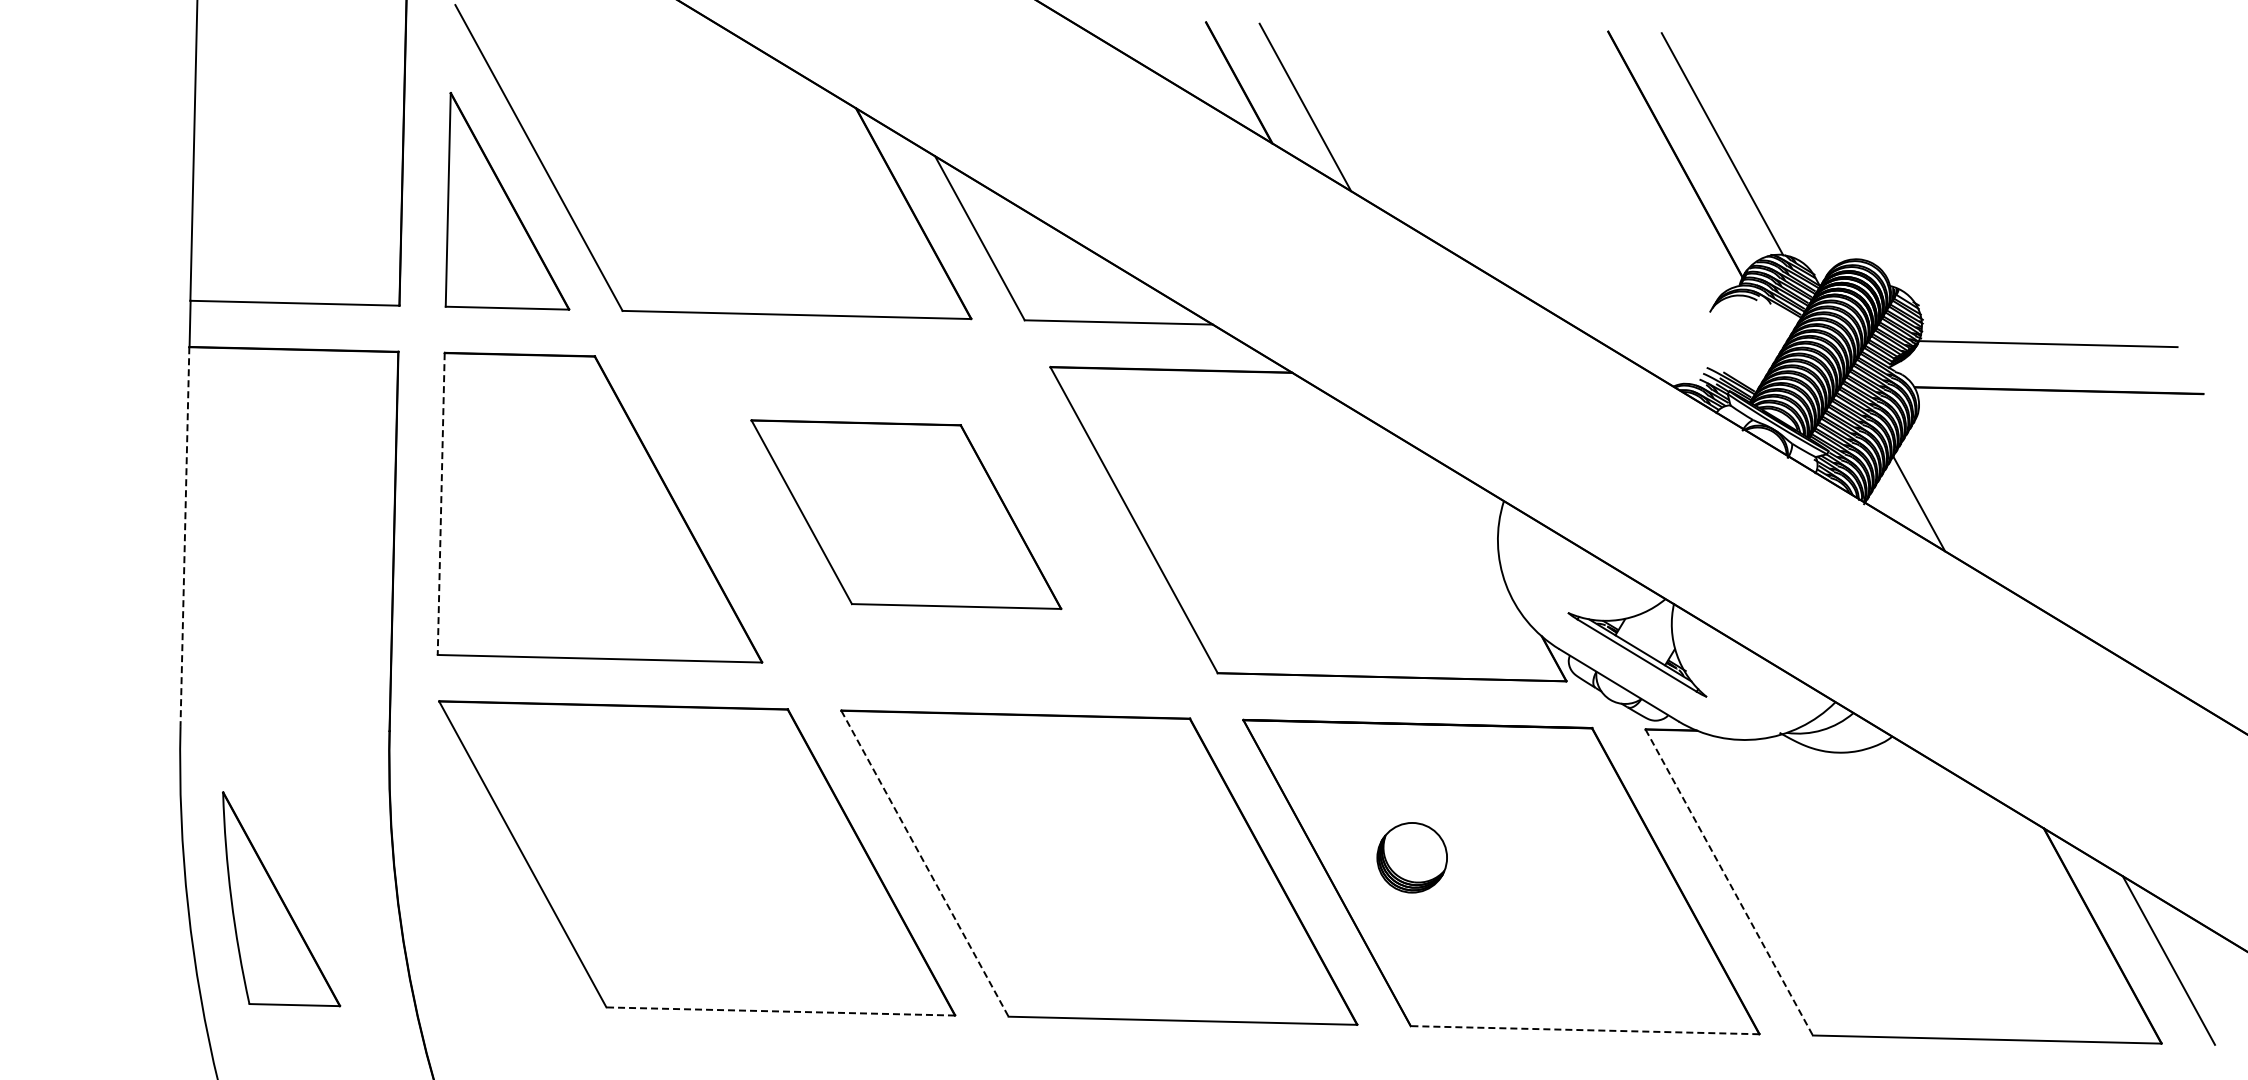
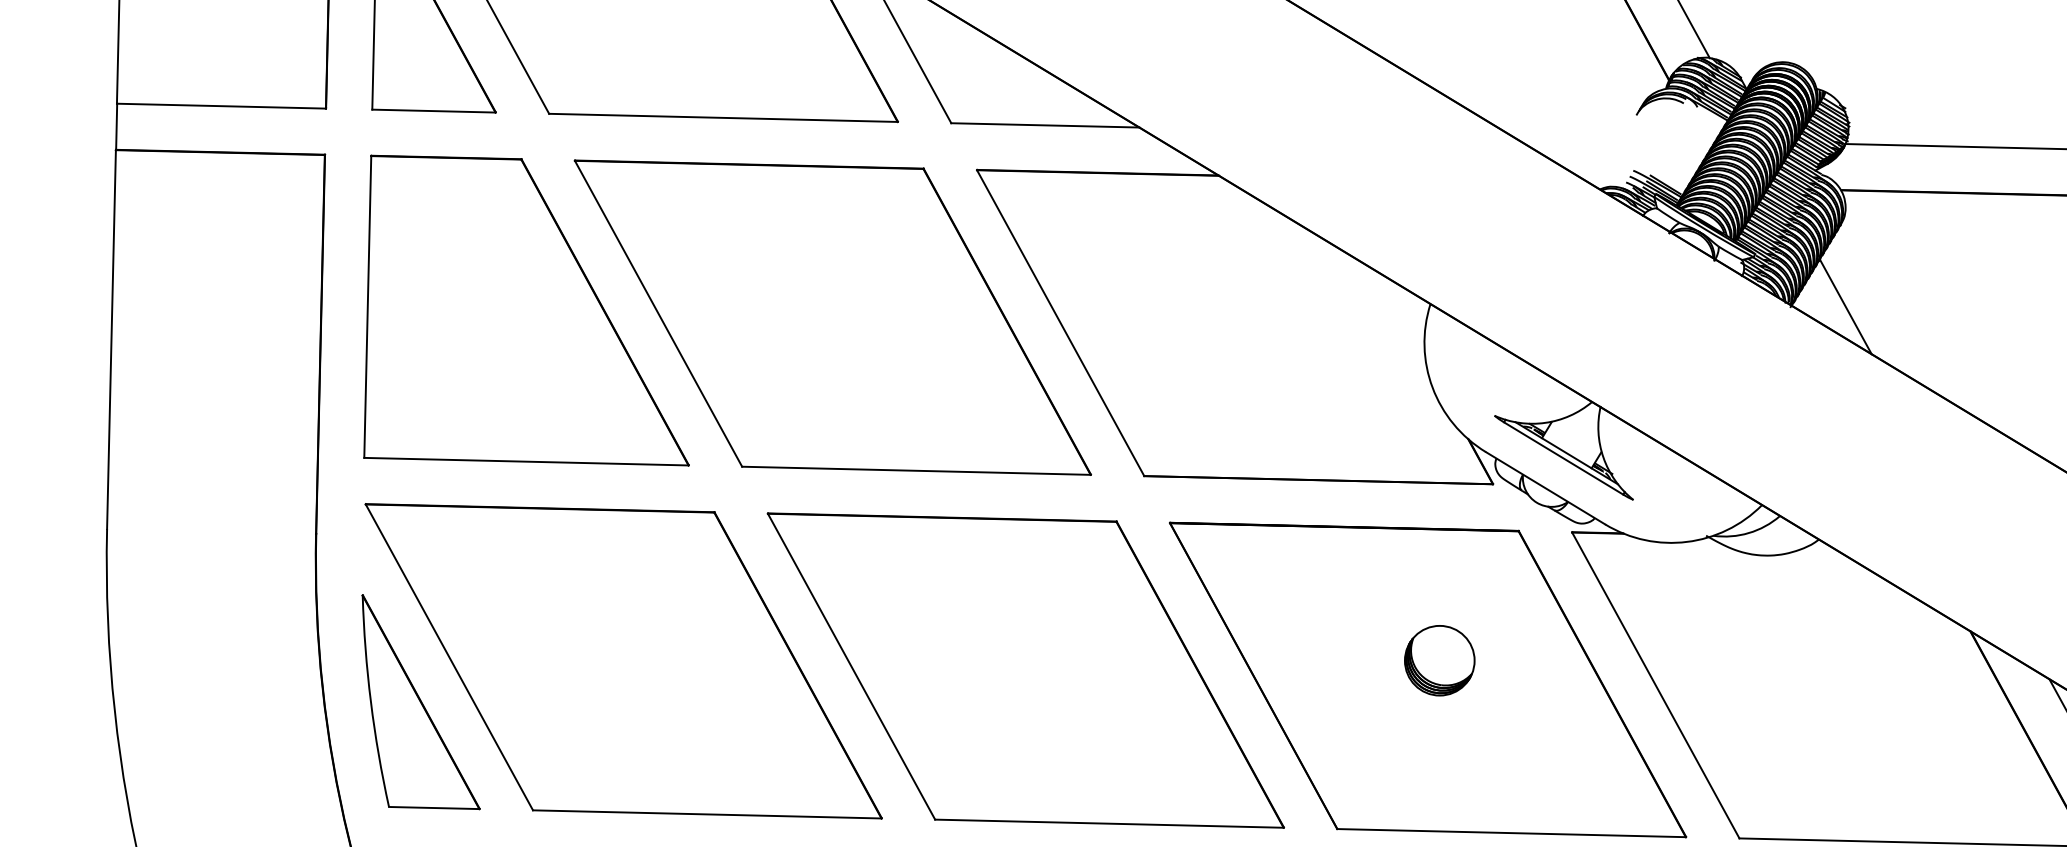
line: (441, 504) -> (368, 307), dashed -> solid
part: (906, 514) -> (833, 317), size x1.67
line: (184, 536) -> (111, 339), dashed -> solid
part: (1411, 857) -> (1439, 660), moved
line: (925, 864) -> (852, 667), dashed -> solid
line: (1729, 883) -> (1656, 686), dashed -> solid
part: (281, 899) -> (421, 702), moved
line: (780, 1011) -> (707, 814), dashed -> solid
line: (1584, 1030) -> (1511, 833), dashed -> solid

